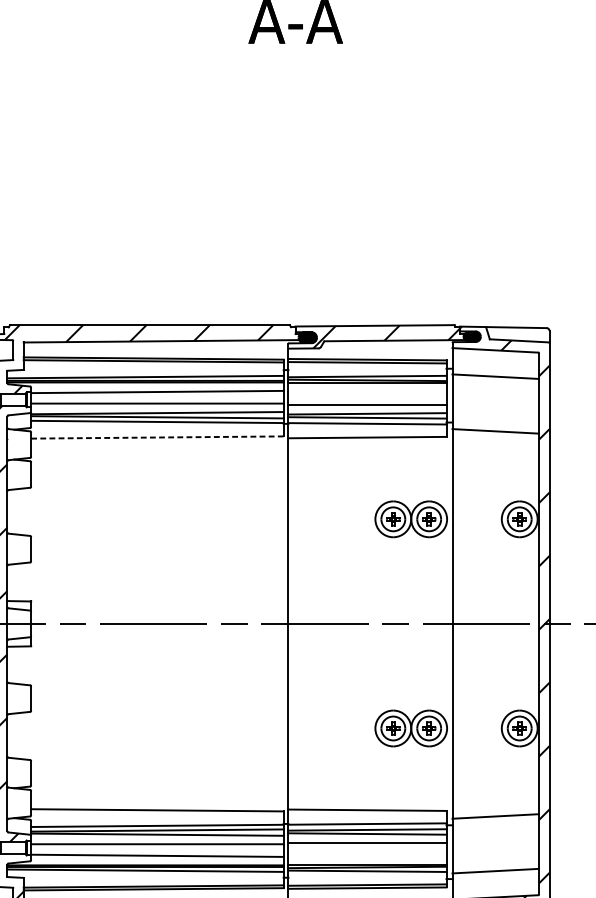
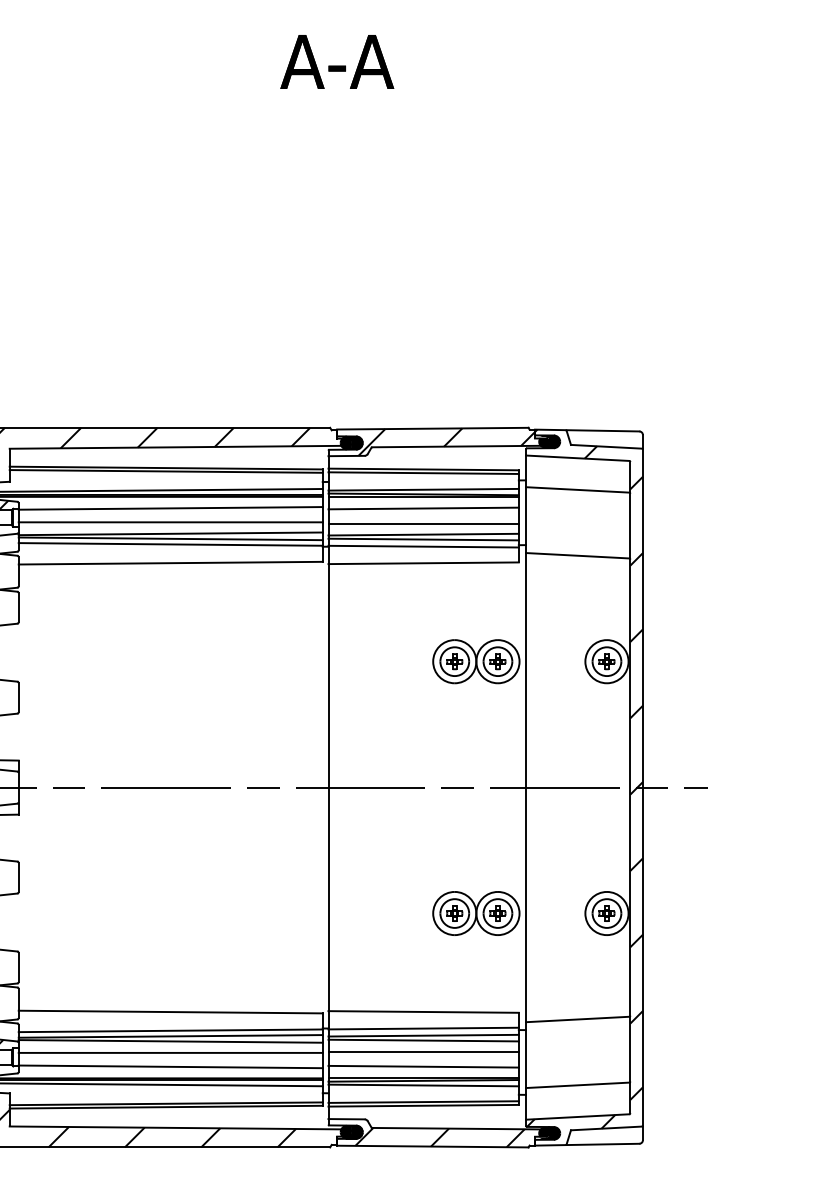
line: (367, 392) -> (423, 508), added
line: (157, 437) -> (170, 563), dashed -> solid
line: (367, 855) -> (423, 1066), added

